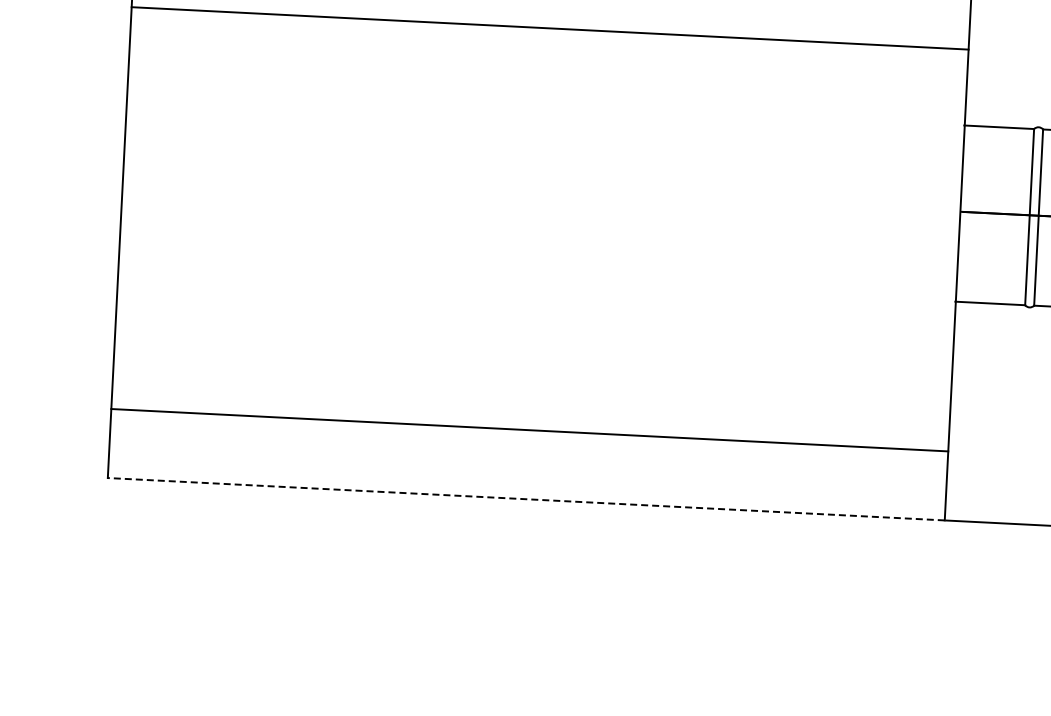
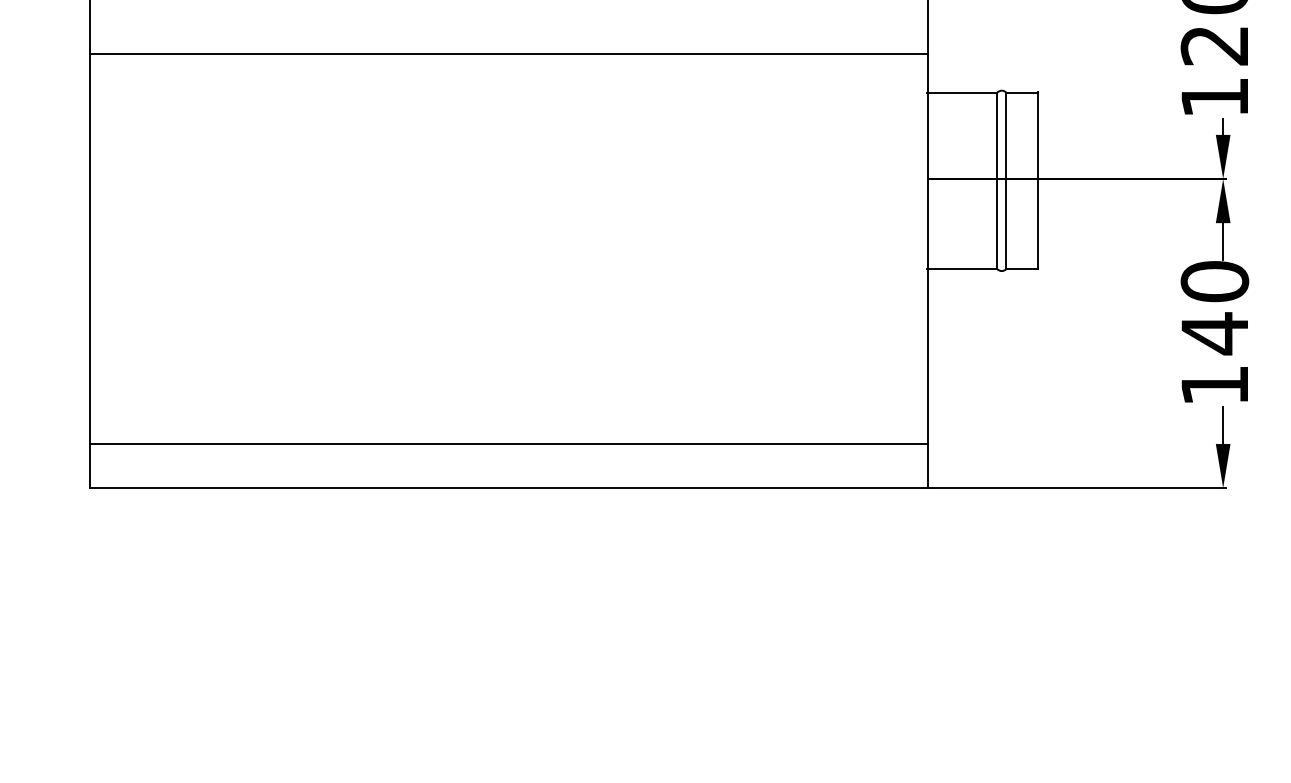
line: (549, 28) -> (508, 53), moved
line: (529, 429) -> (508, 443), moved
line: (525, 499) -> (508, 488), dashed -> solid

